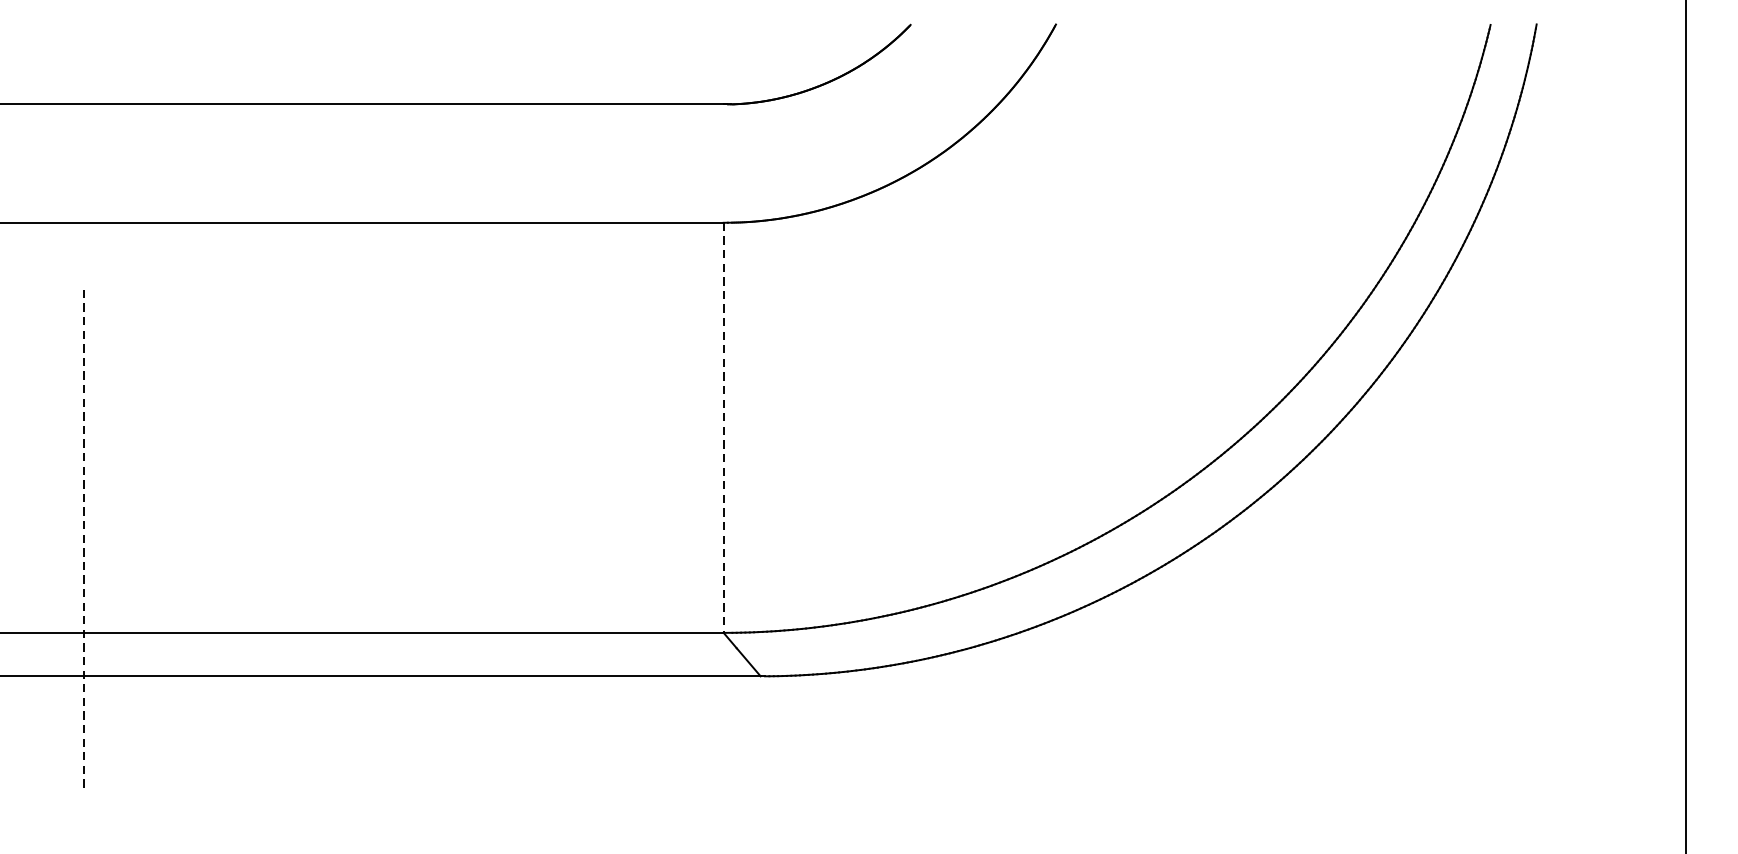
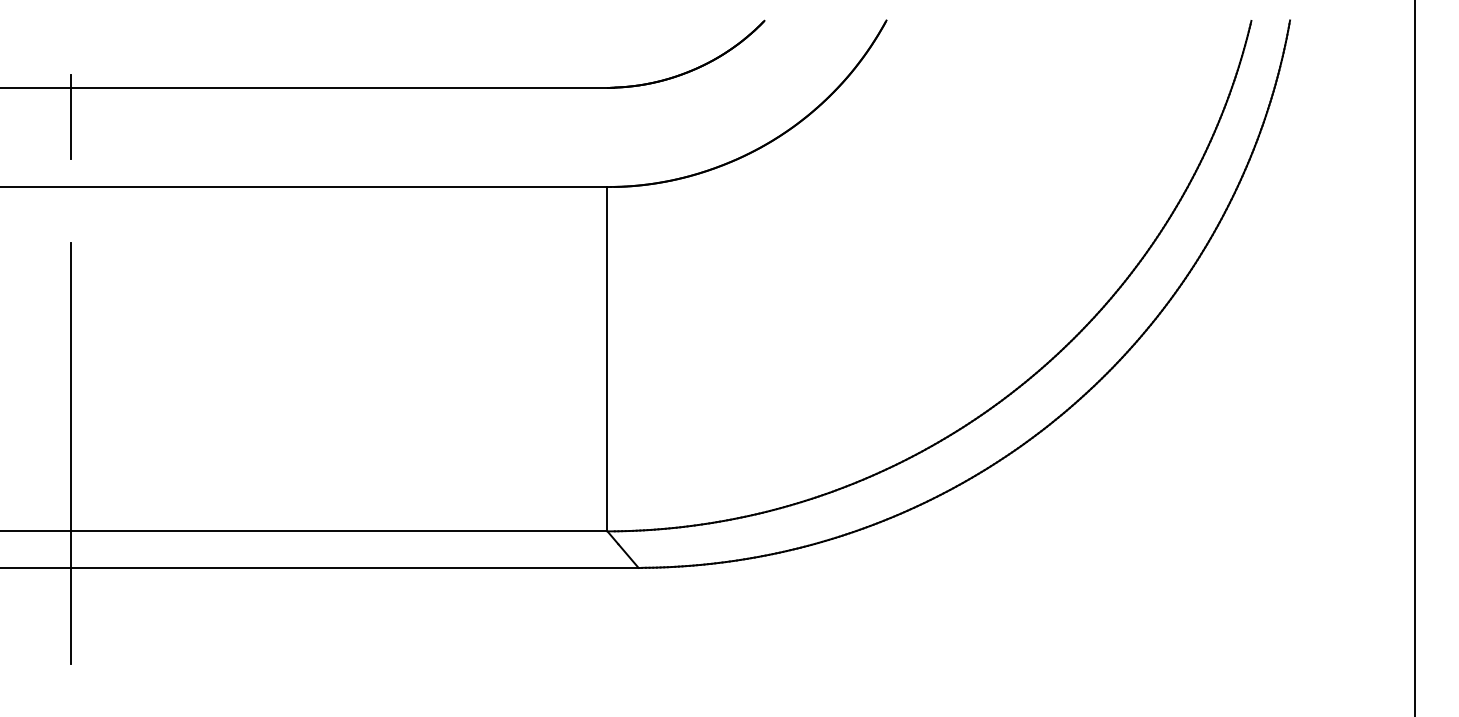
line: (84, 139) -> (70, 117), added
line: (723, 428) -> (607, 359), dashed -> solid
line: (84, 541) -> (70, 454), dashed -> solid

